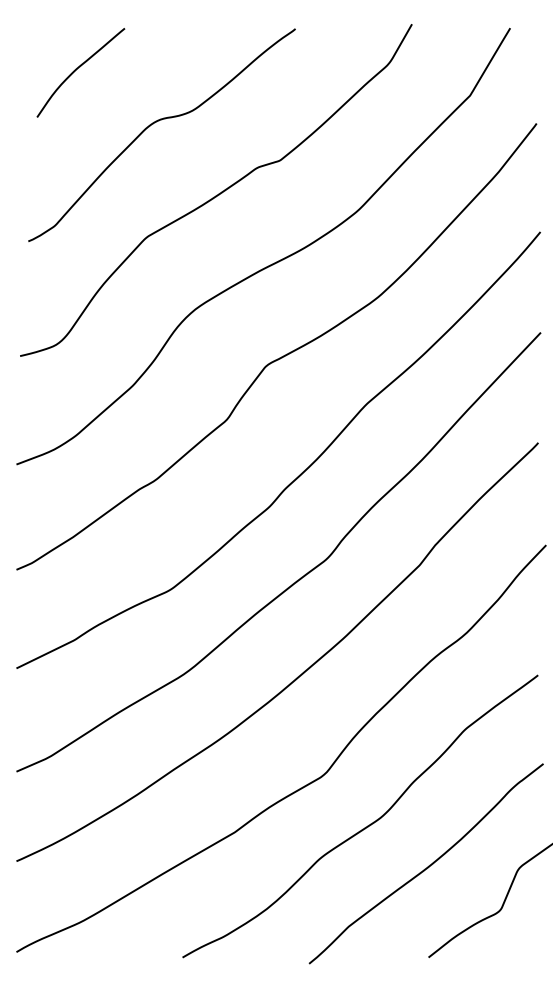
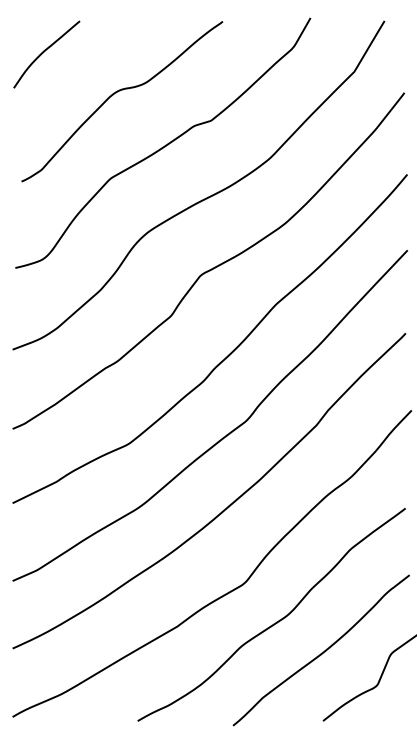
curve: (77, 69) -> (44, 52), moved

